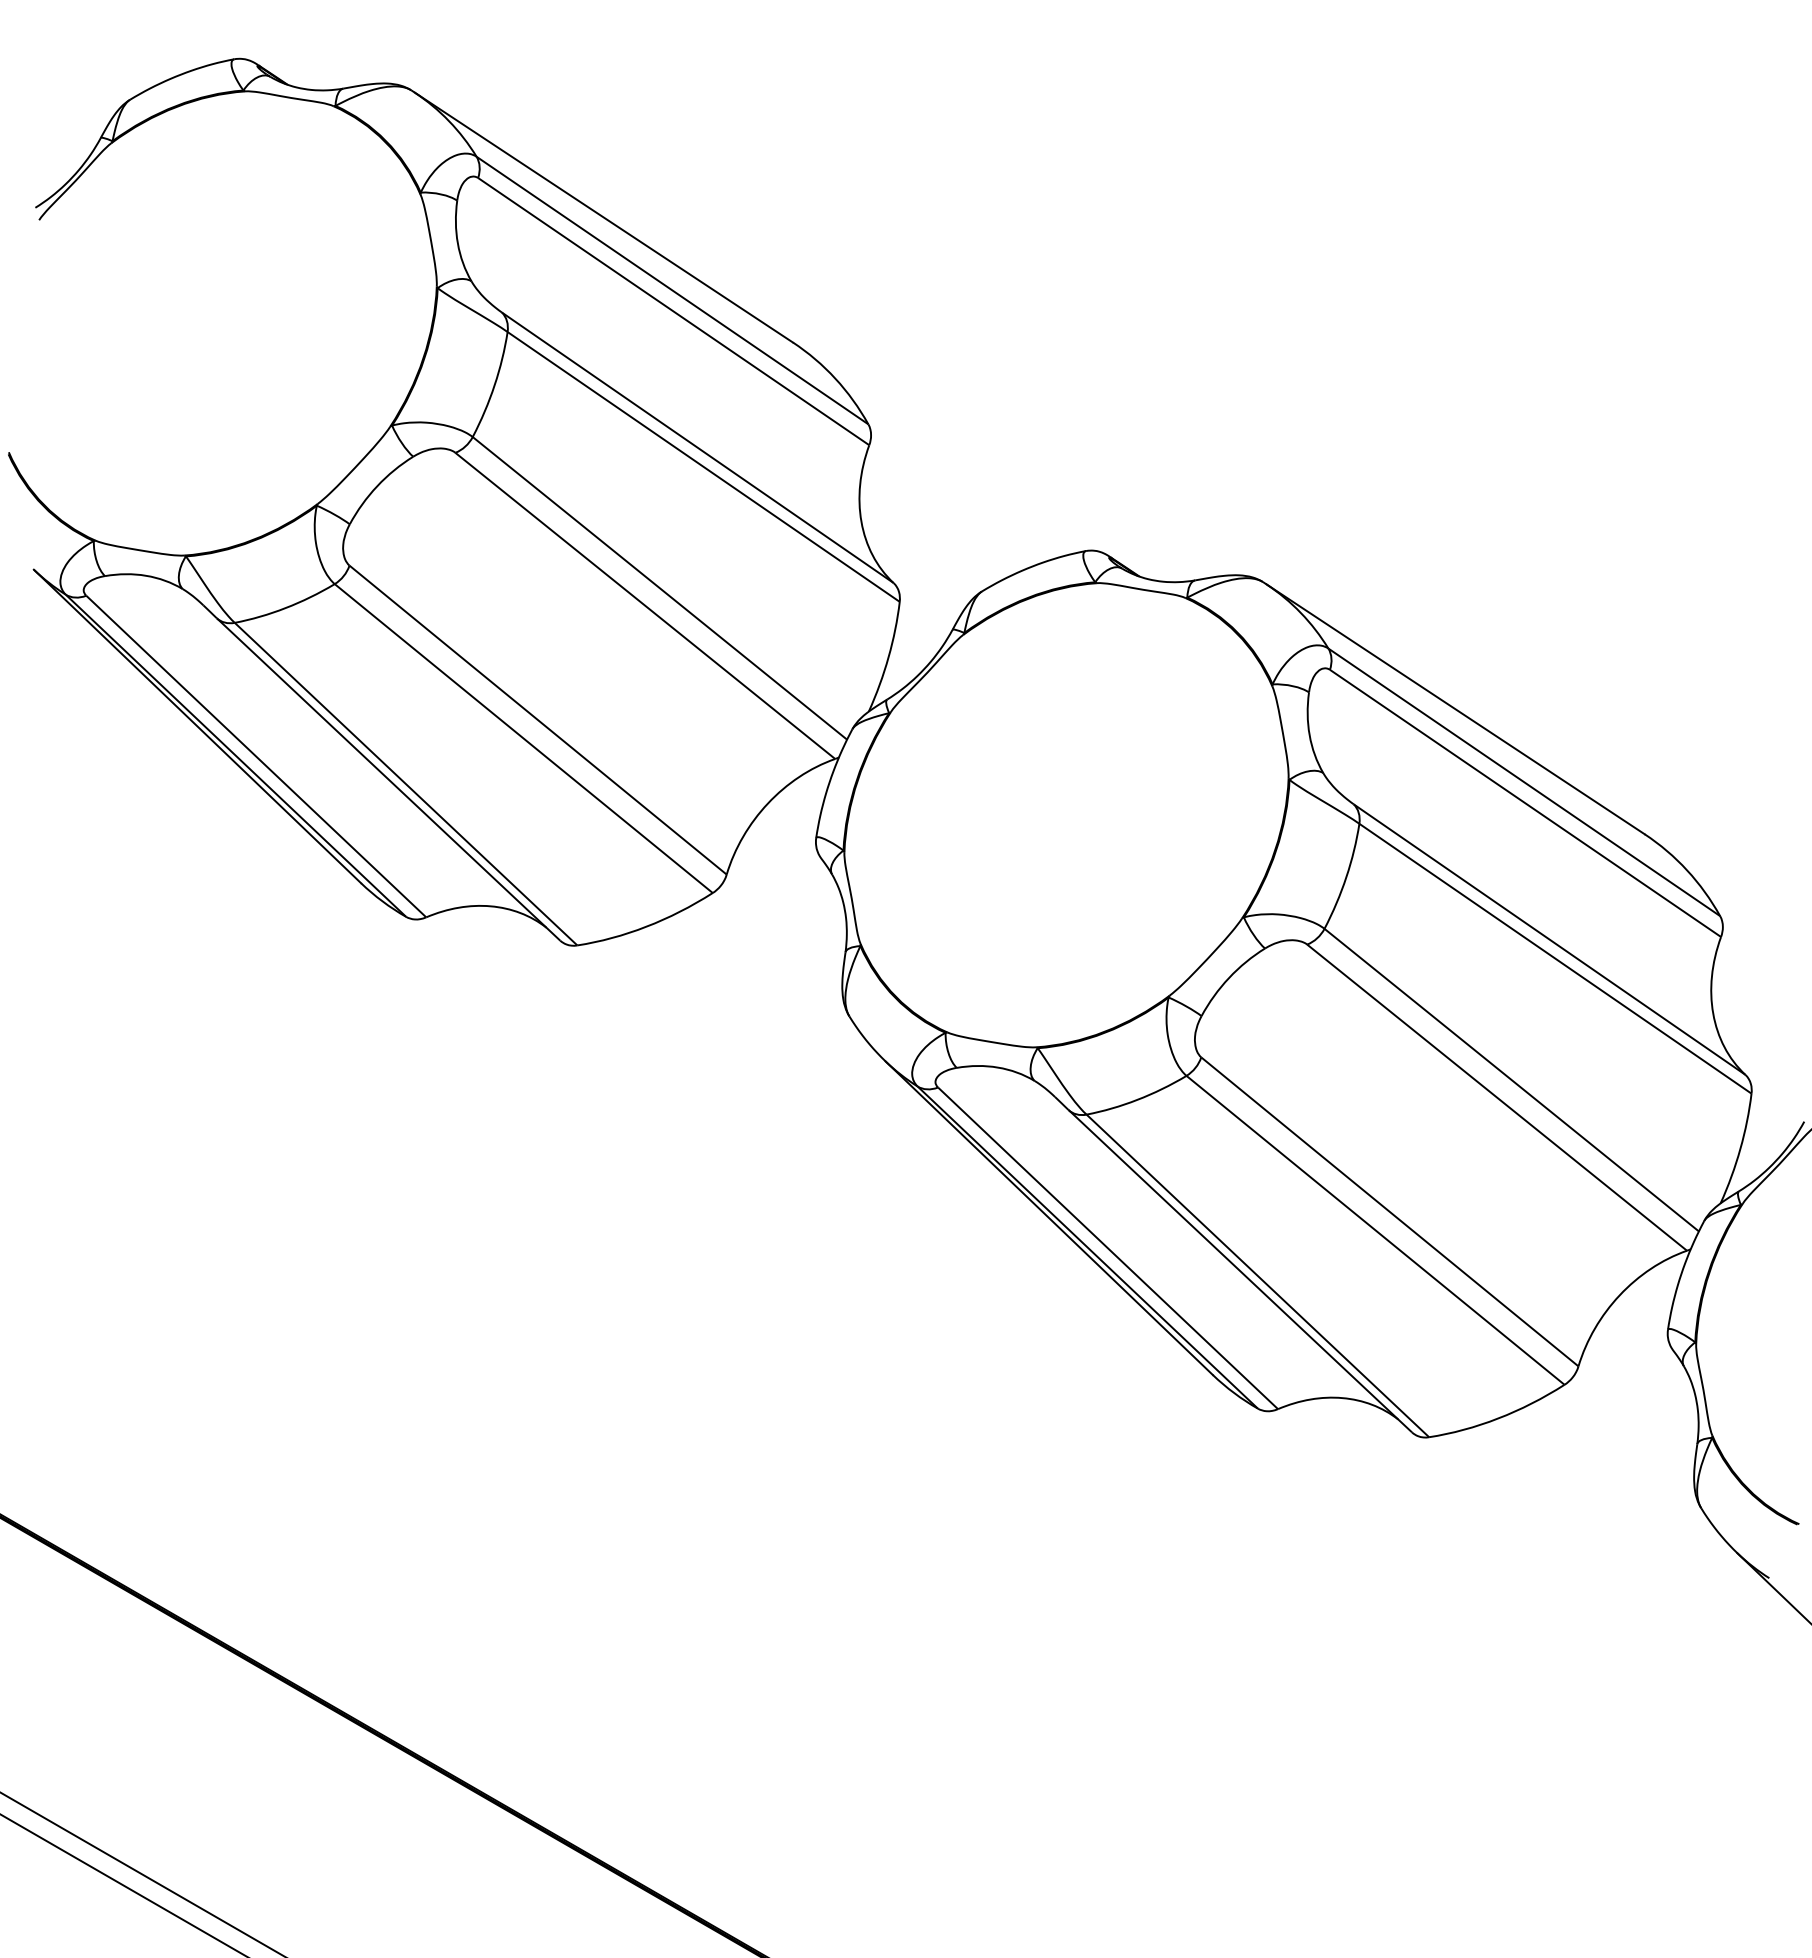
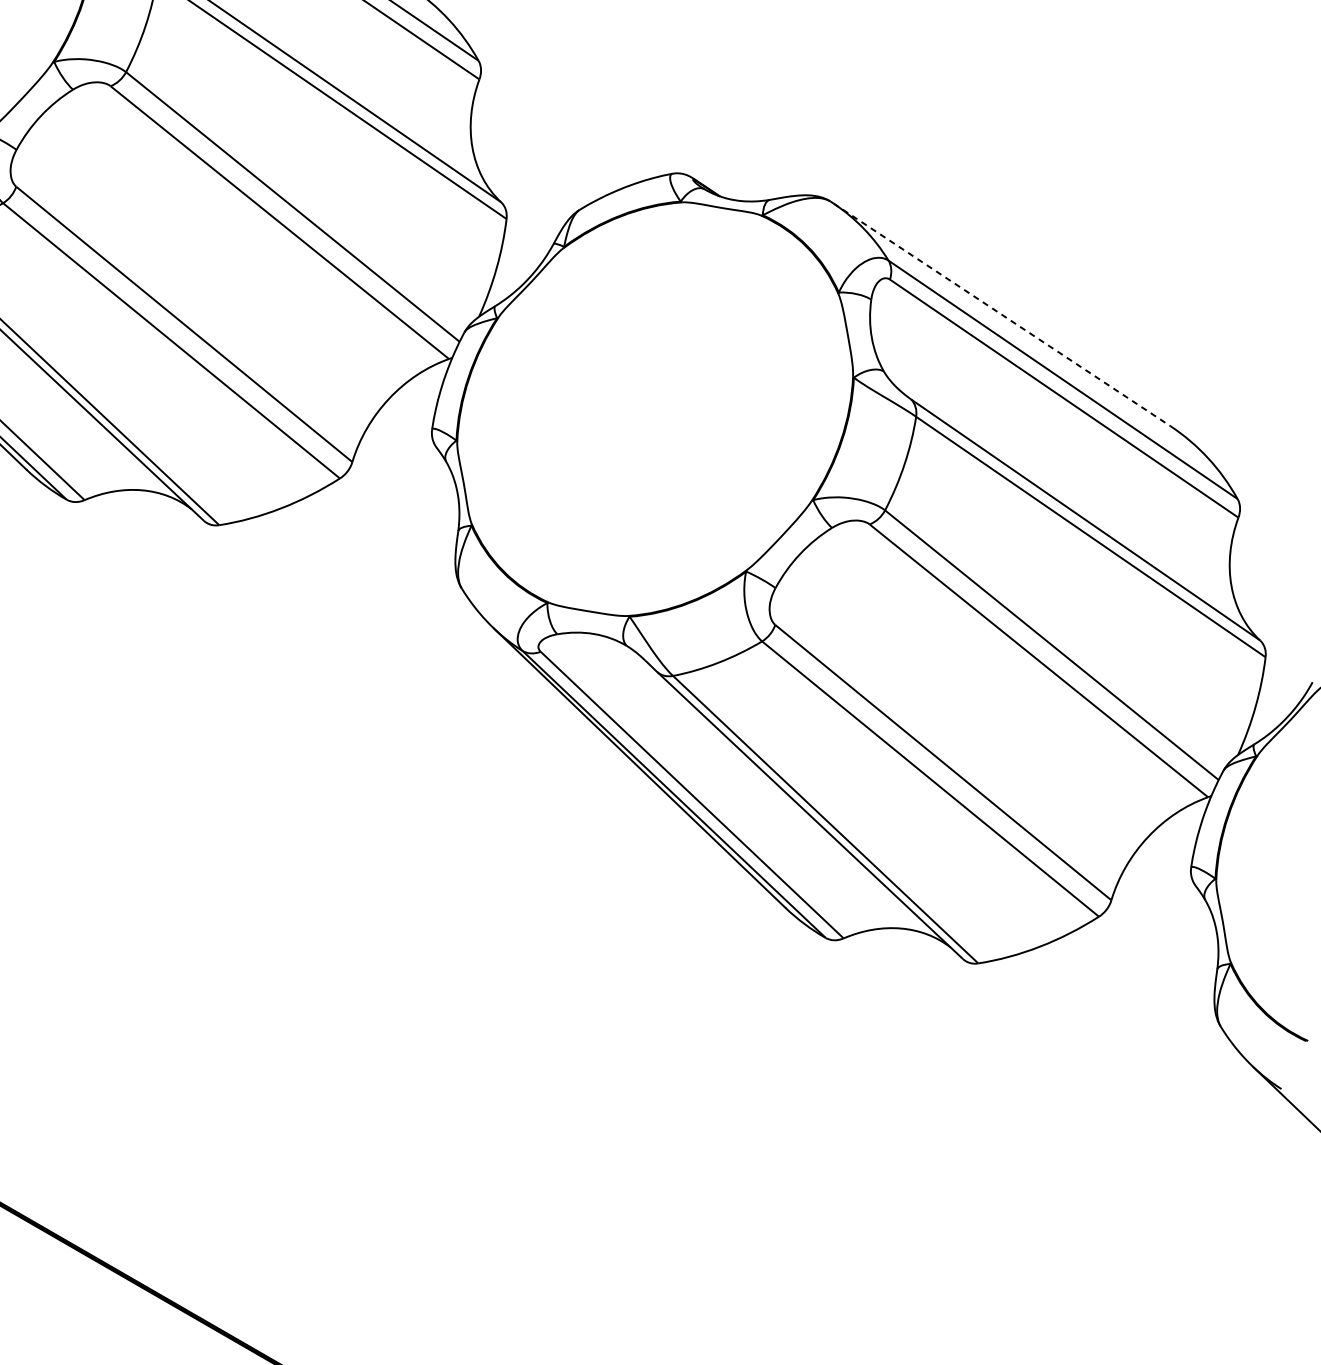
line: (1455, 709) -> (1001, 314), solid -> dashed

